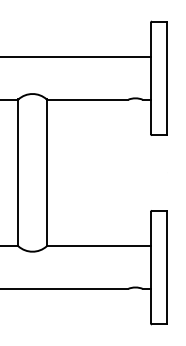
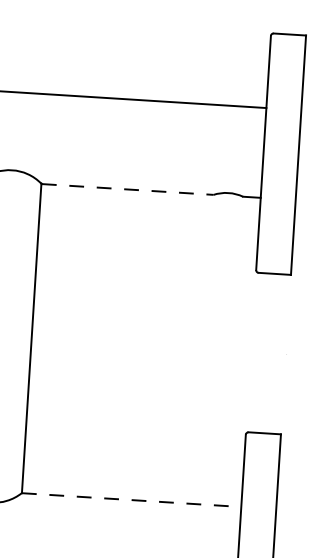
line: (87, 99) -> (127, 189), solid -> dashed
line: (99, 246) -> (132, 500), solid -> dashed

